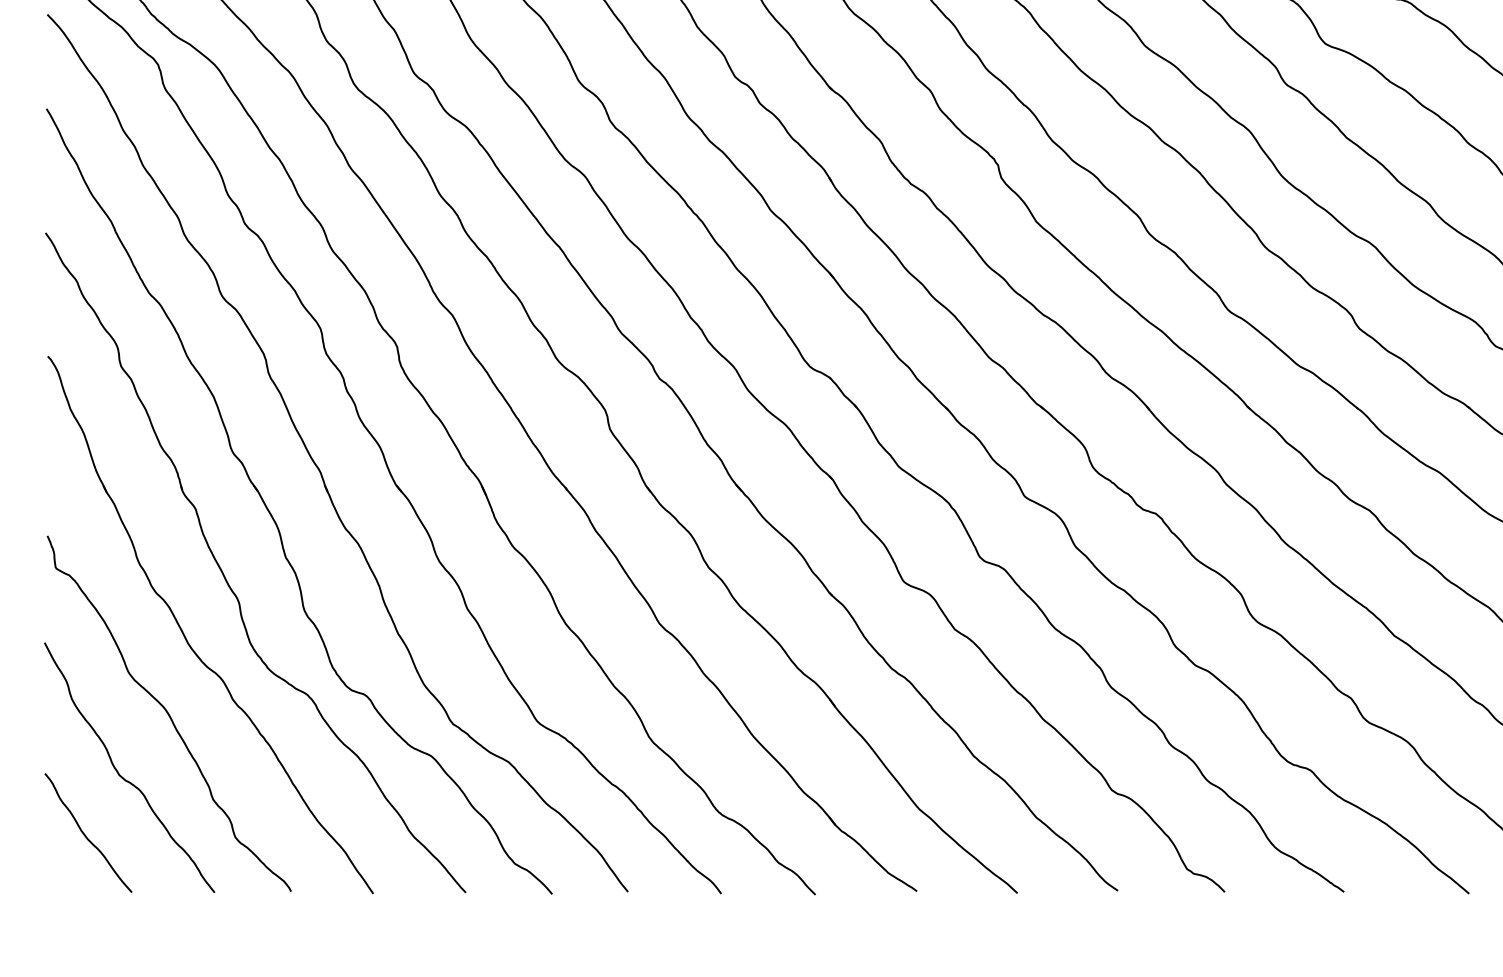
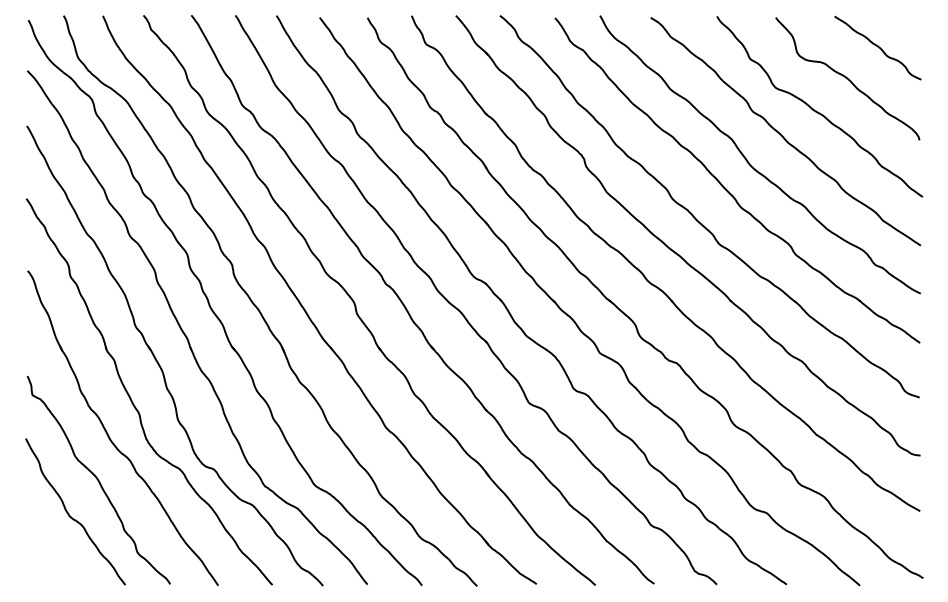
curve: (86, 835) -> (50, 551), removed

